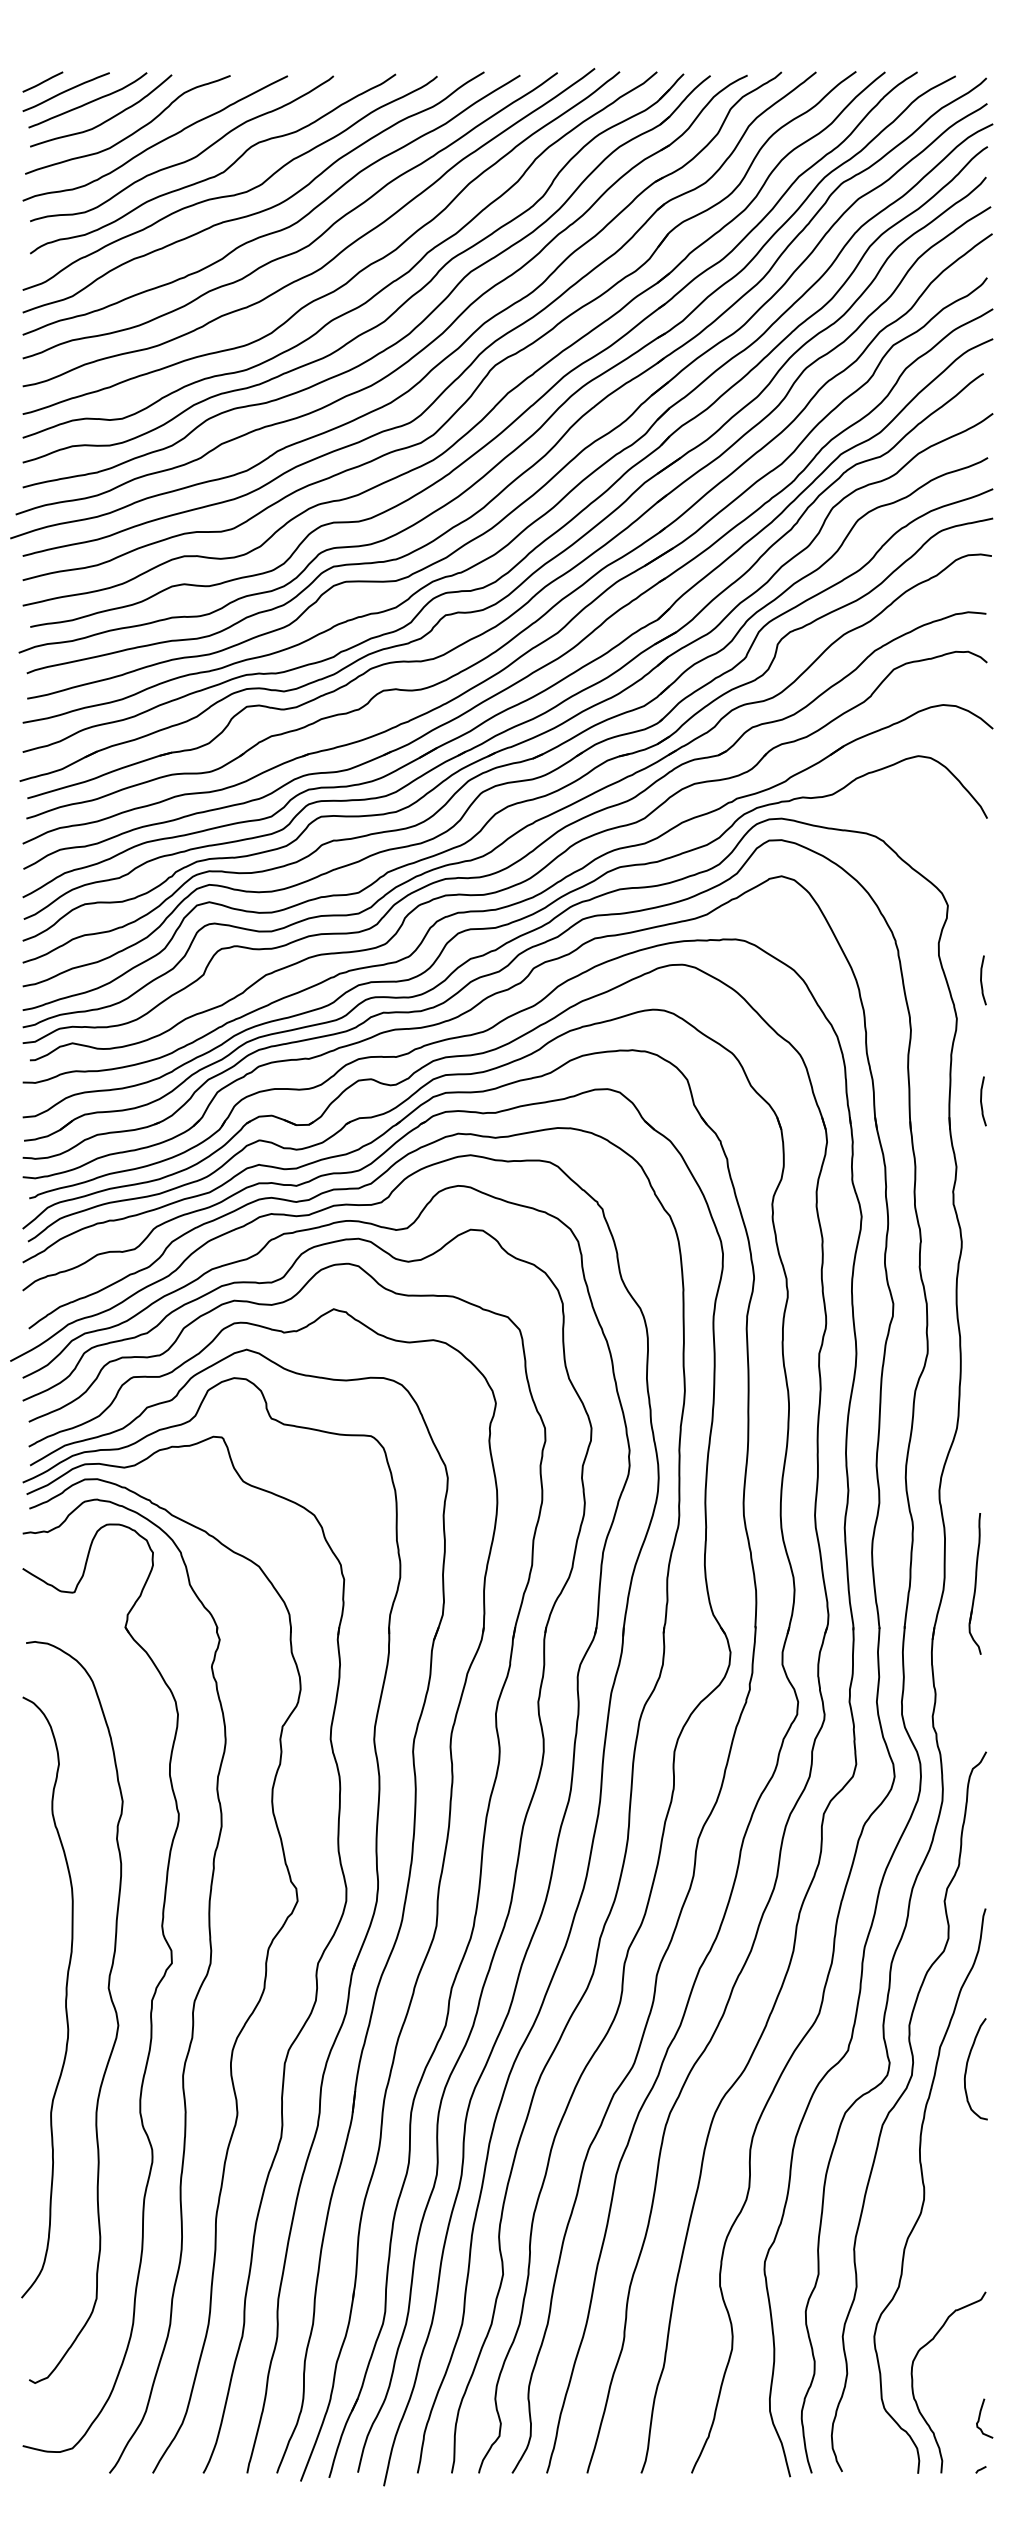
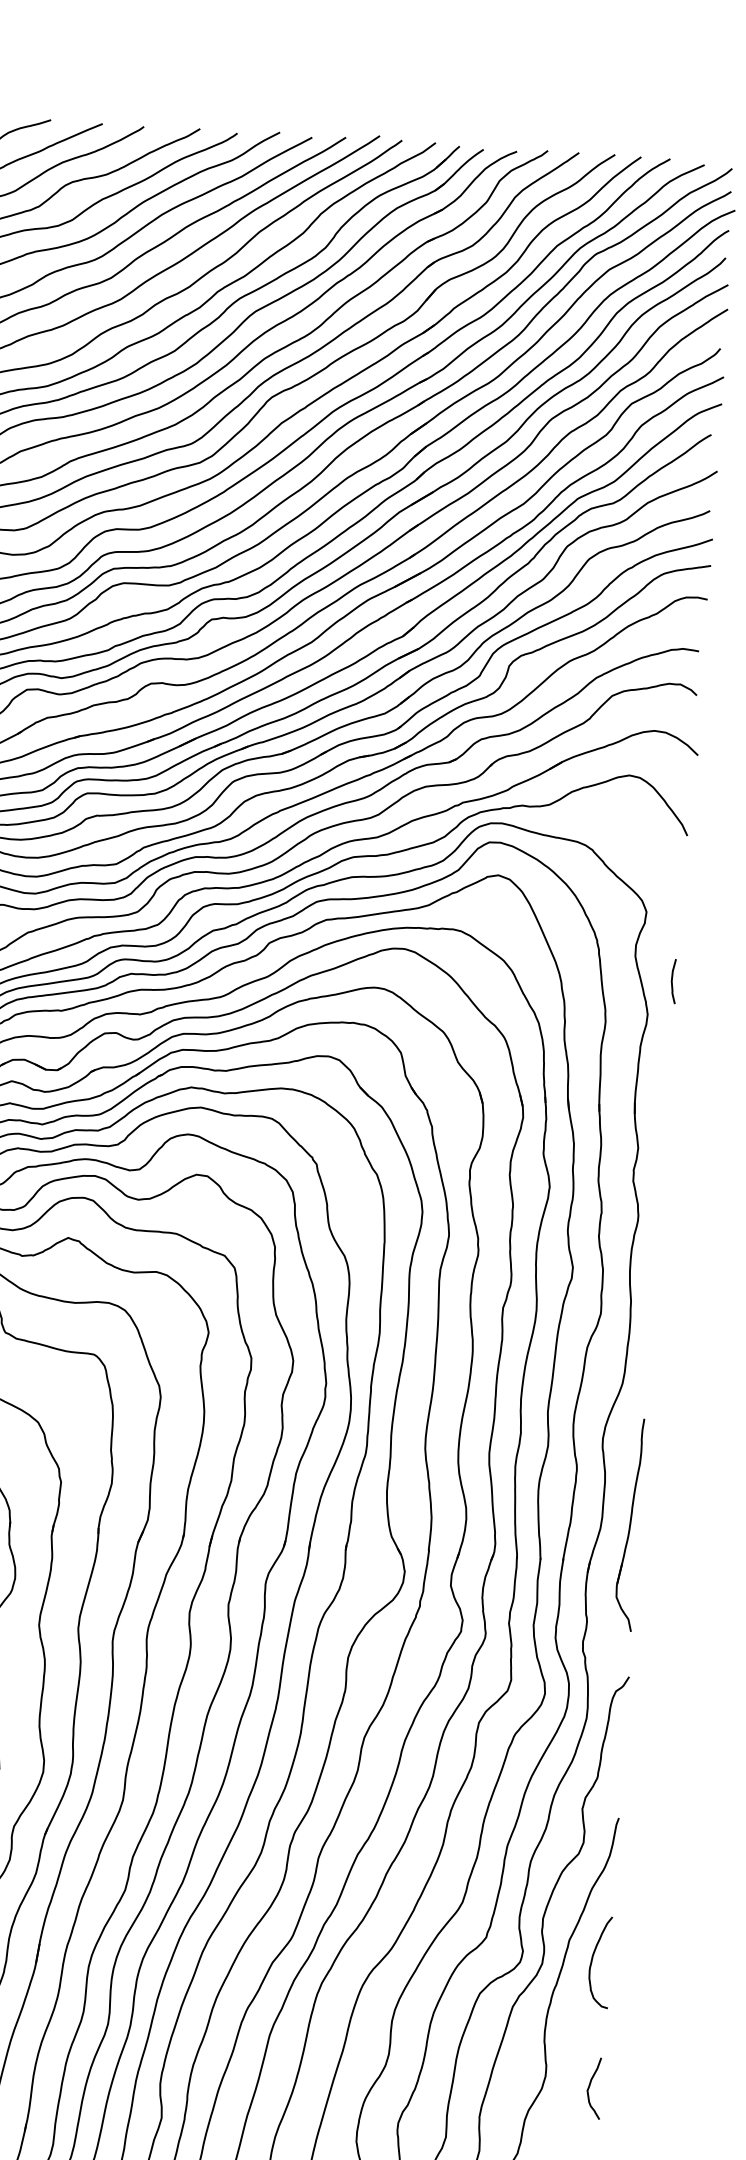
curve: (982, 1102) -> (665, 1091), removed
part: (974, 1583) -> (628, 1524), size x1.67
curve: (974, 2206) -> (590, 2085), added

